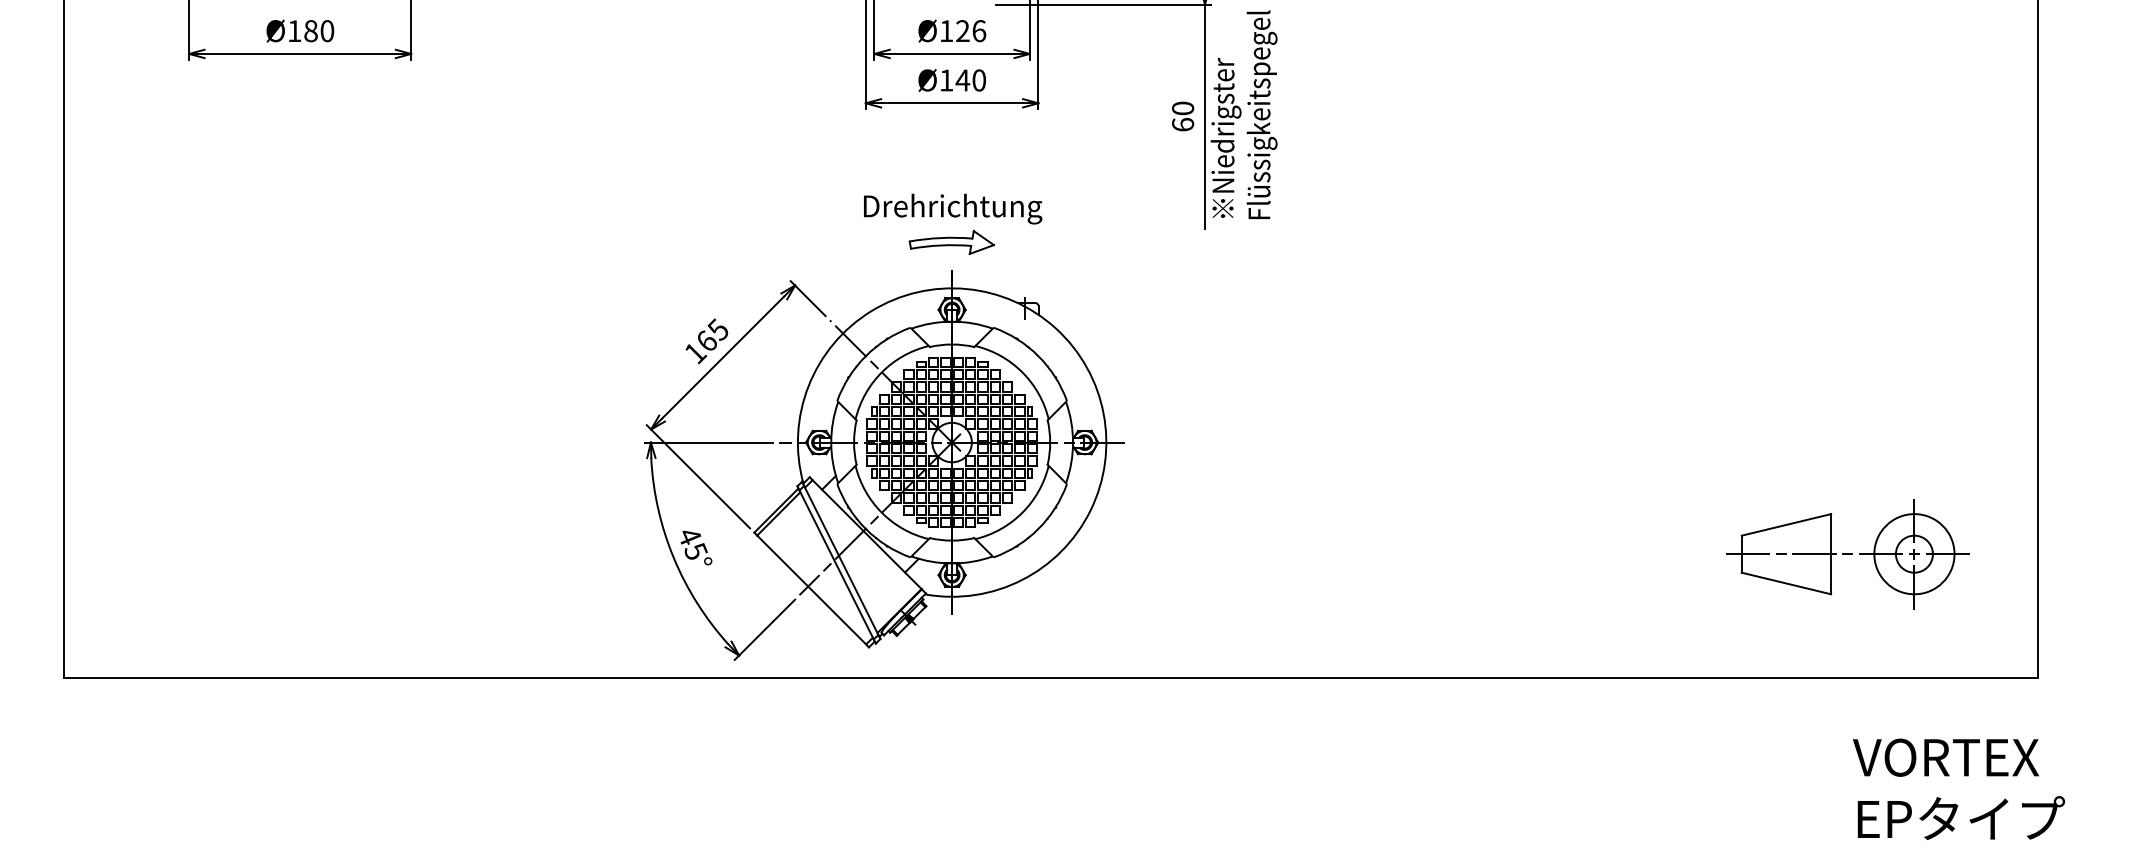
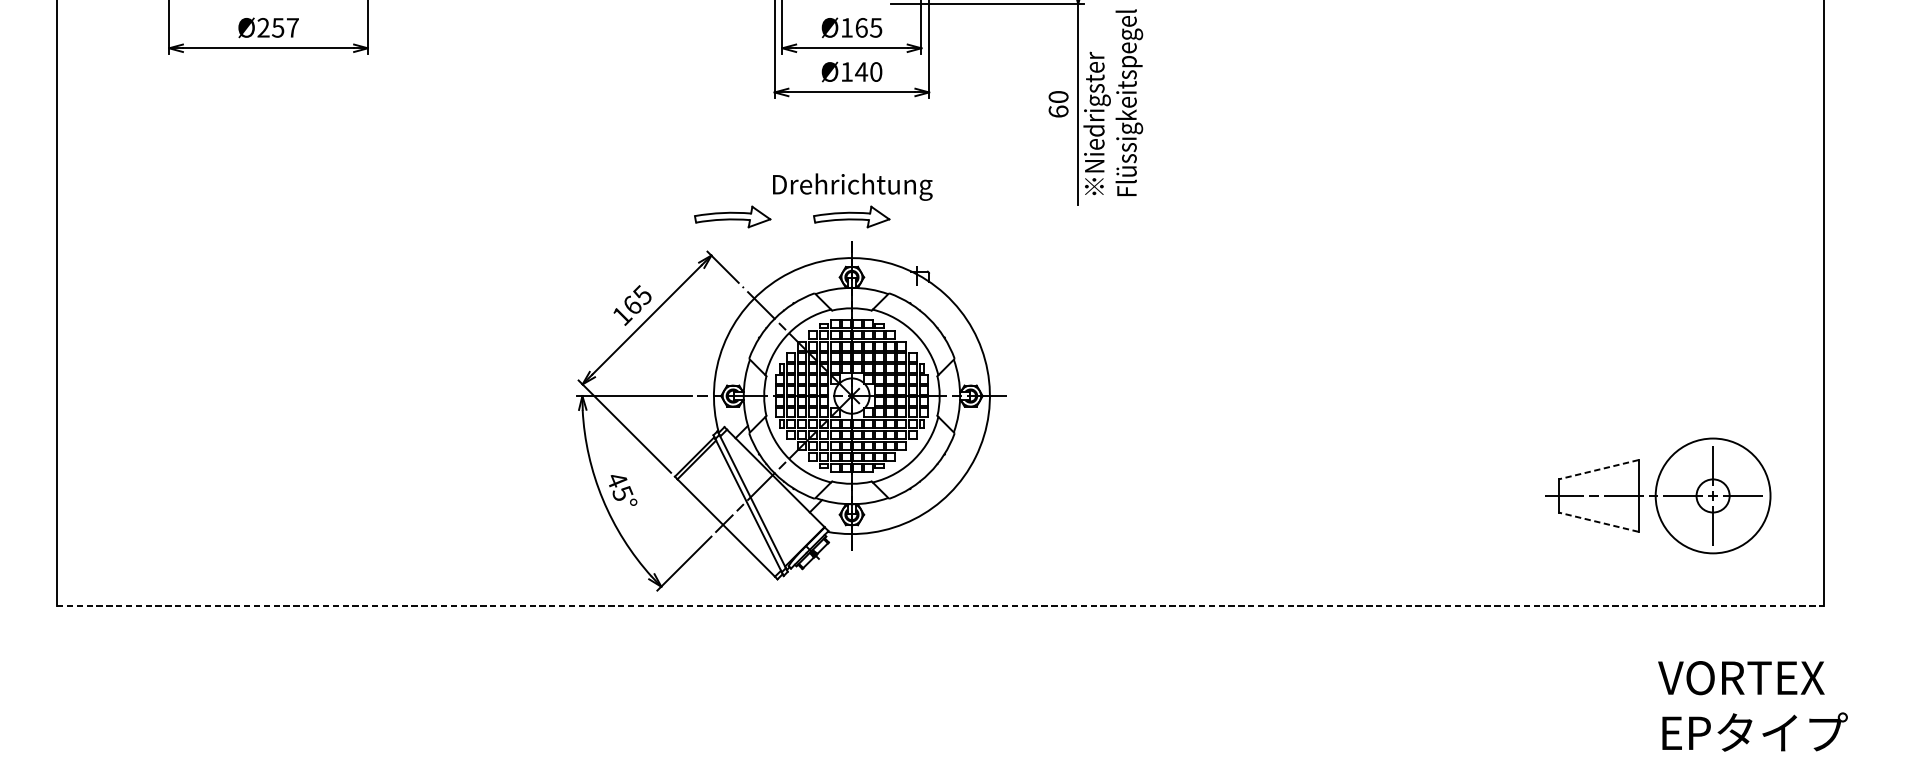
text: (311, 31) -> (278, 28), Ø180 -> Ø257
text: (971, 31) -> (869, 28), Ø126 -> Ø165
part: (818, 242) -> (732, 217), added
line: (1785, 525) -> (1597, 470), solid -> dashed
circle: (1914, 554) -> (1713, 496), size x1.6
line: (1785, 583) -> (1597, 522), solid -> dashed
line: (1050, 677) -> (939, 606), solid -> dashed

